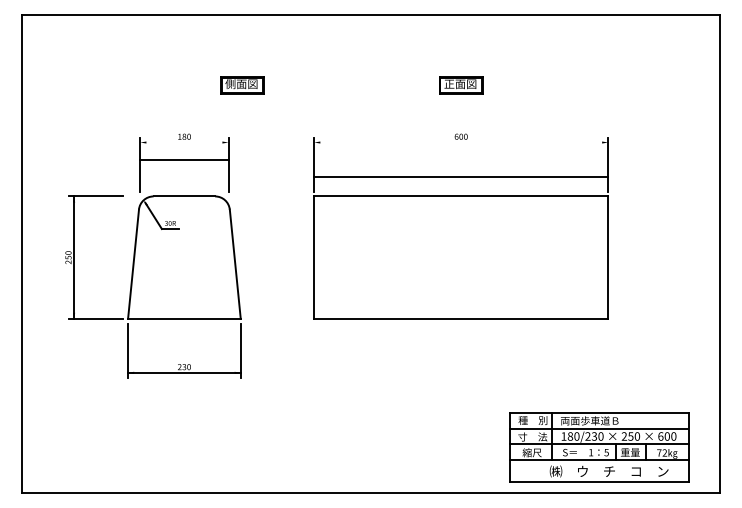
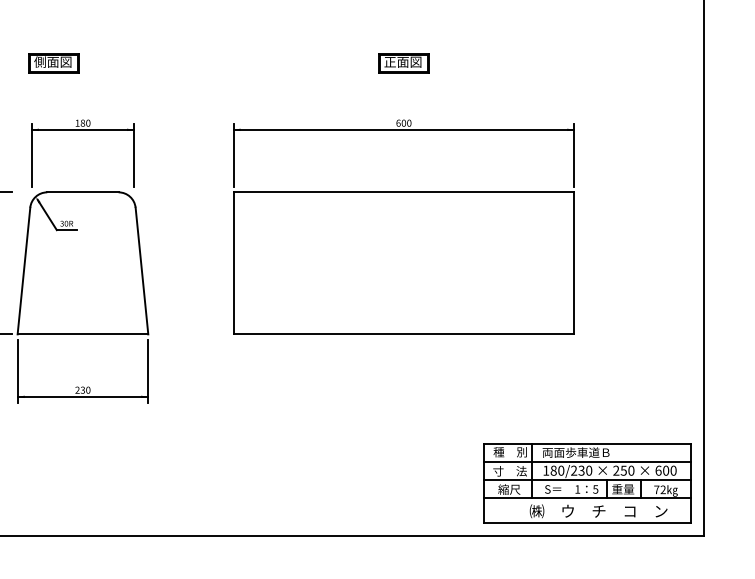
part: (242, 85) -> (54, 63), moved
line: (184, 159) -> (83, 129), moved
line: (461, 176) -> (404, 129), moved
part: (599, 447) -> (587, 483), moved

